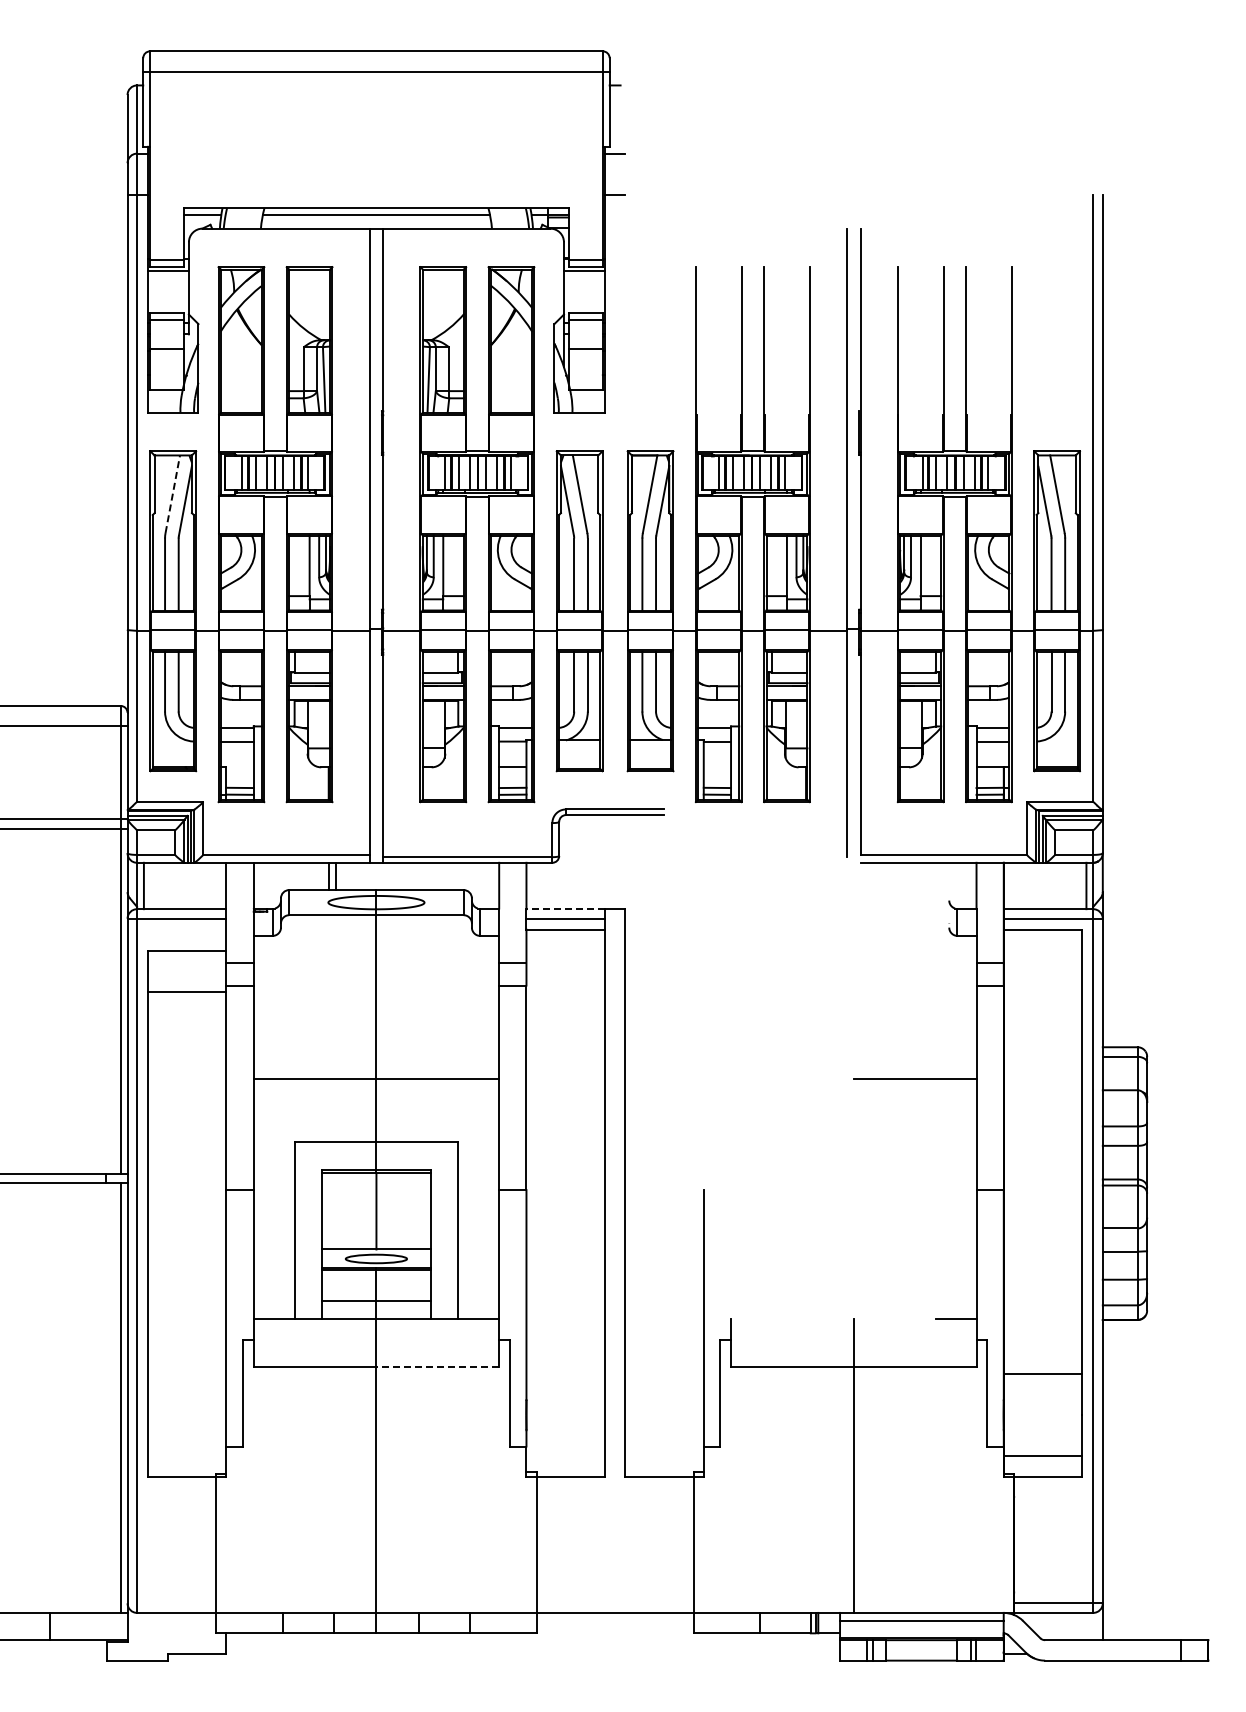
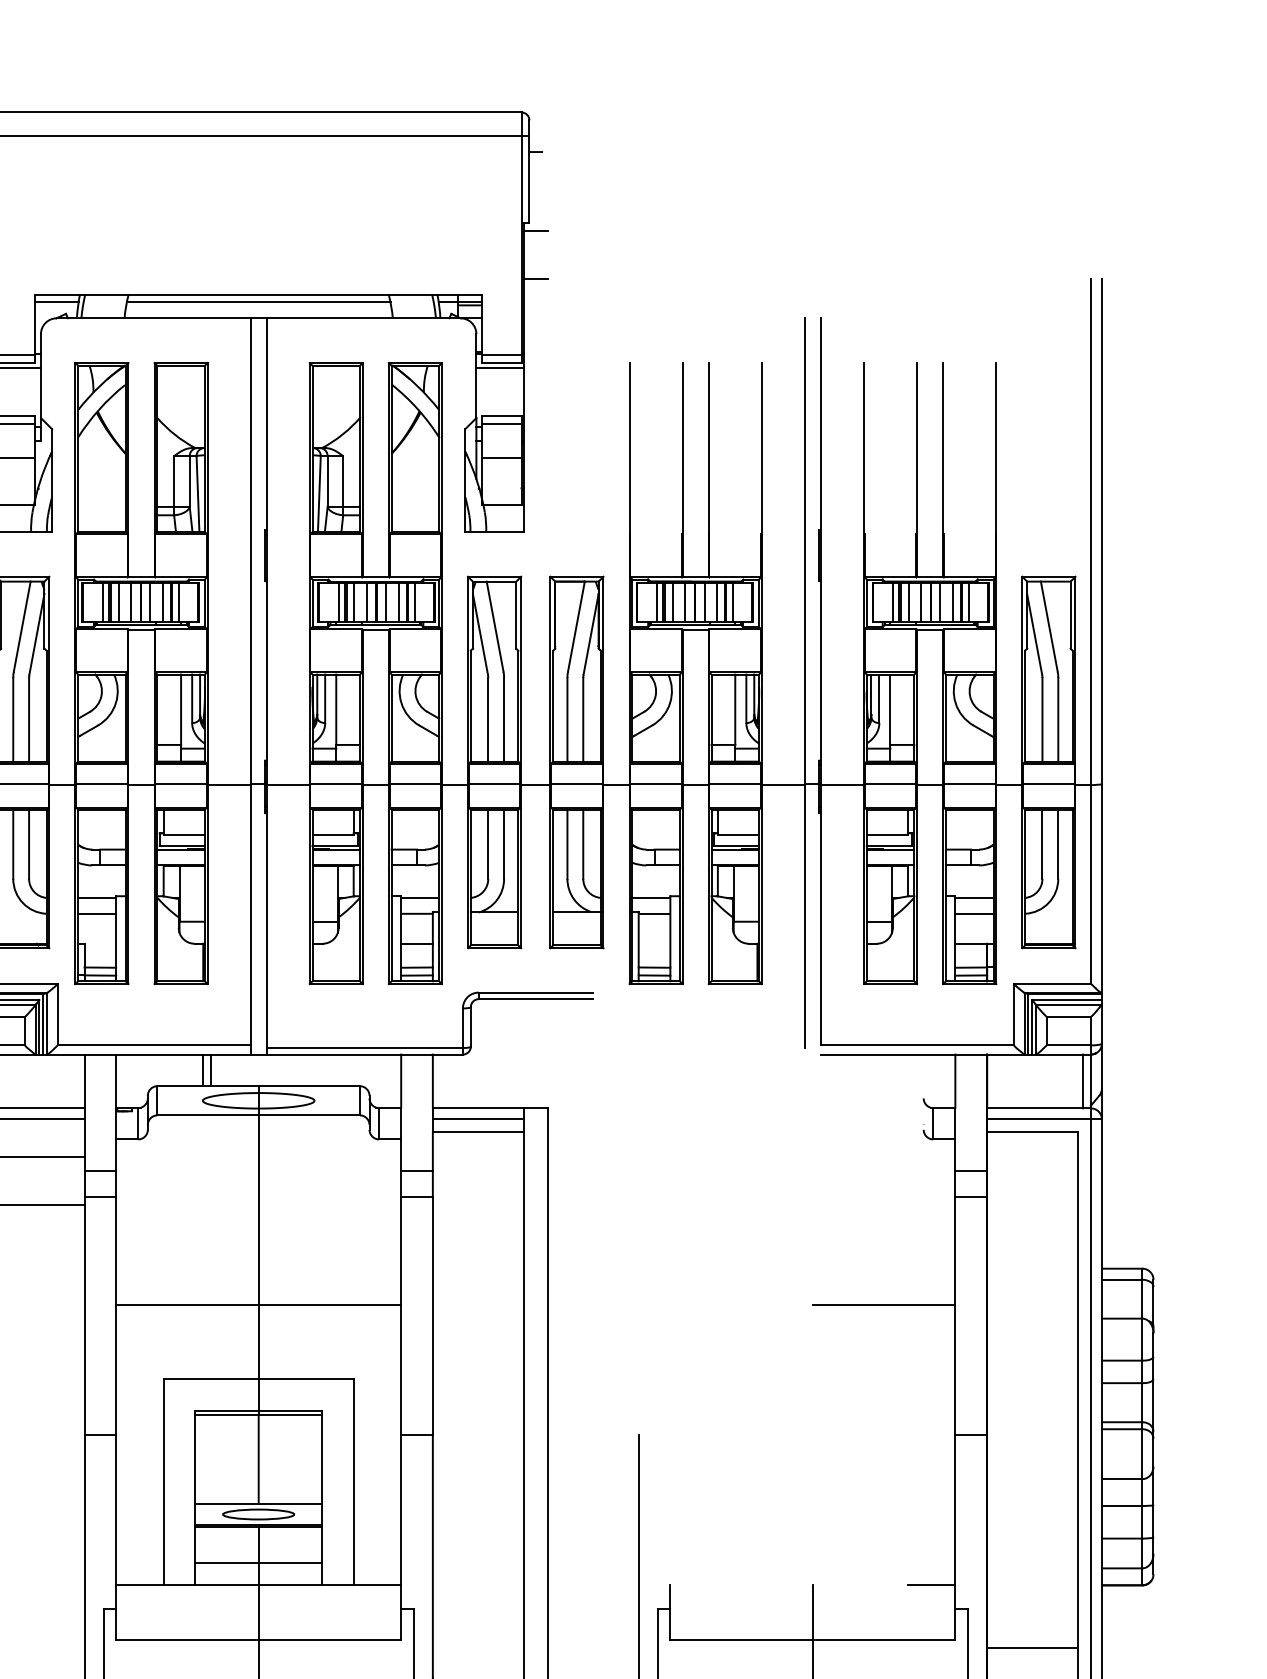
line: (172, 493) -> (21, 625), dashed -> solid
line: (565, 909) -> (478, 1108), dashed -> solid
line: (437, 1367) -> (329, 1640), dashed -> solid

